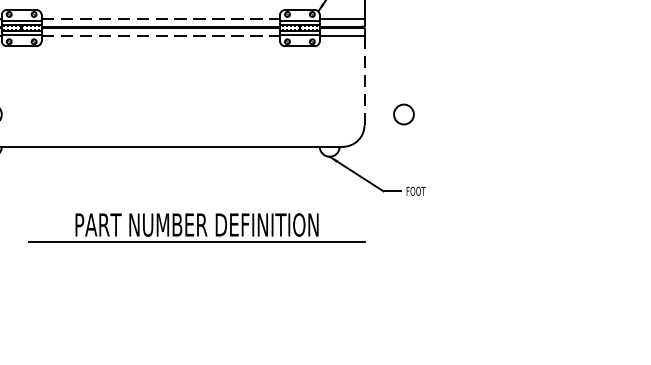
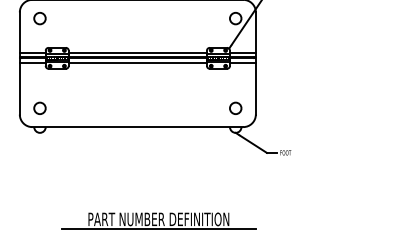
line: (161, 18) -> (138, 52), dashed -> solid
line: (161, 35) -> (138, 62), dashed -> solid
line: (363, 80) -> (255, 88), dashed -> solid
circle: (403, 112) -> (235, 107), moved
part: (196, 226) -> (158, 220), moved

